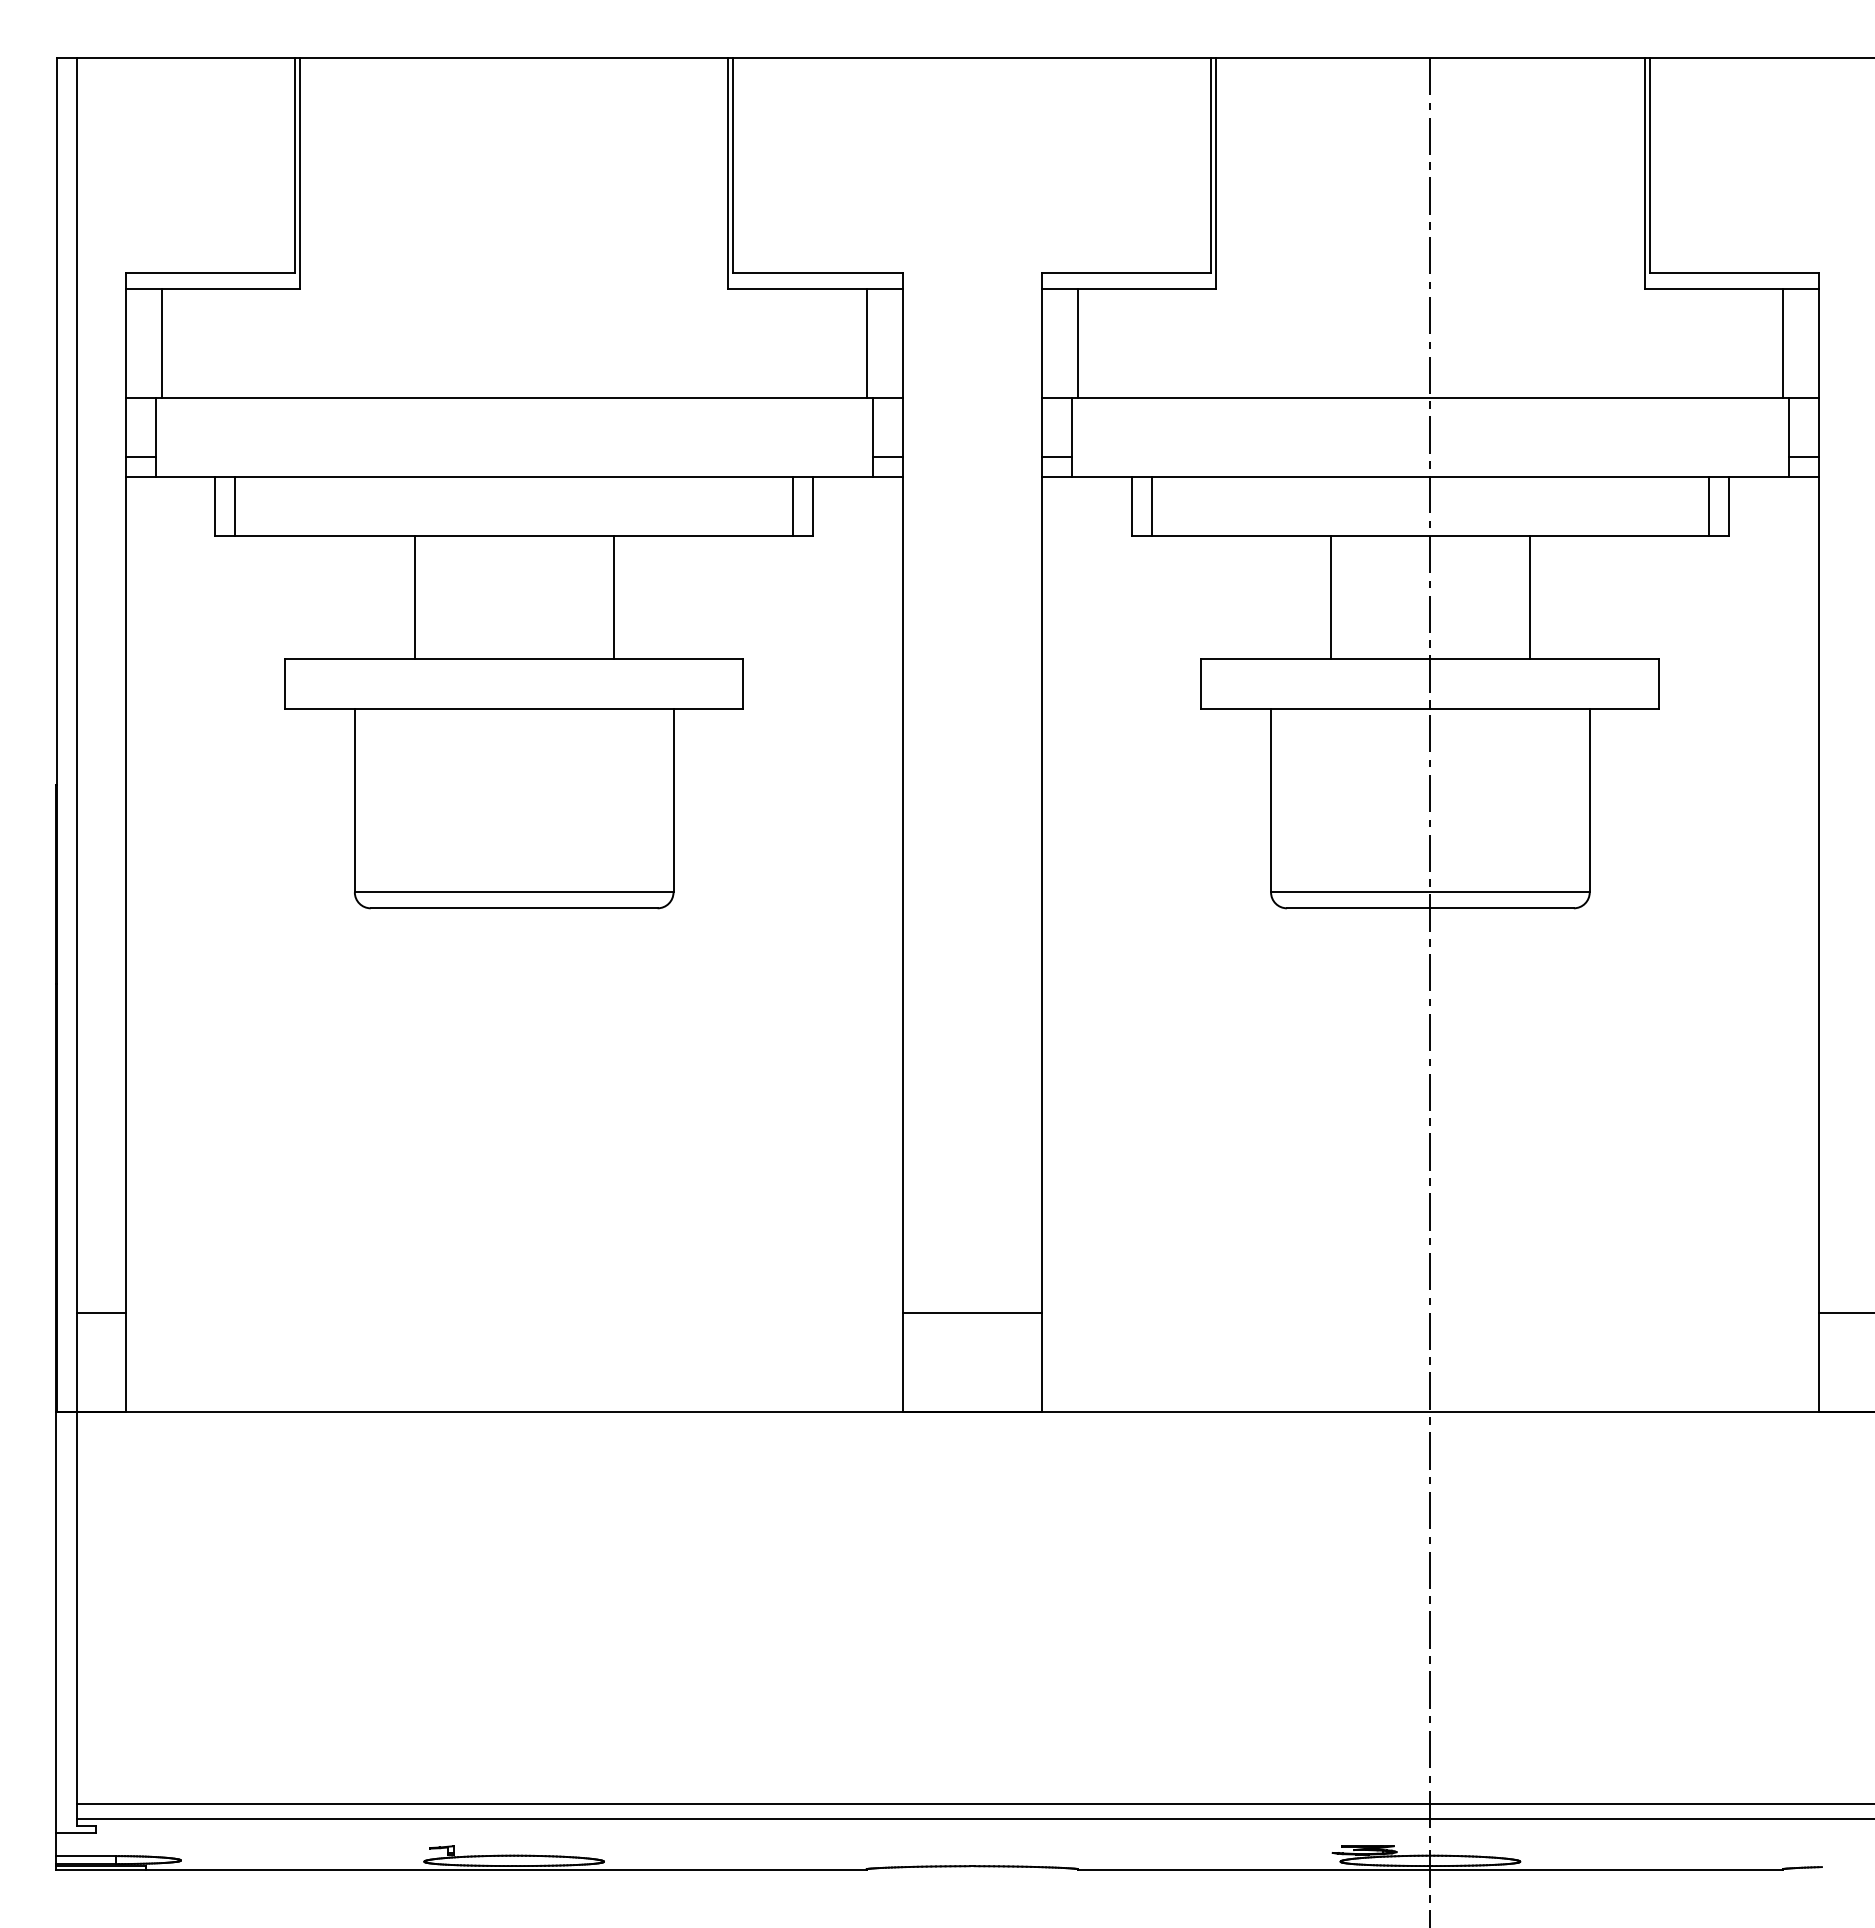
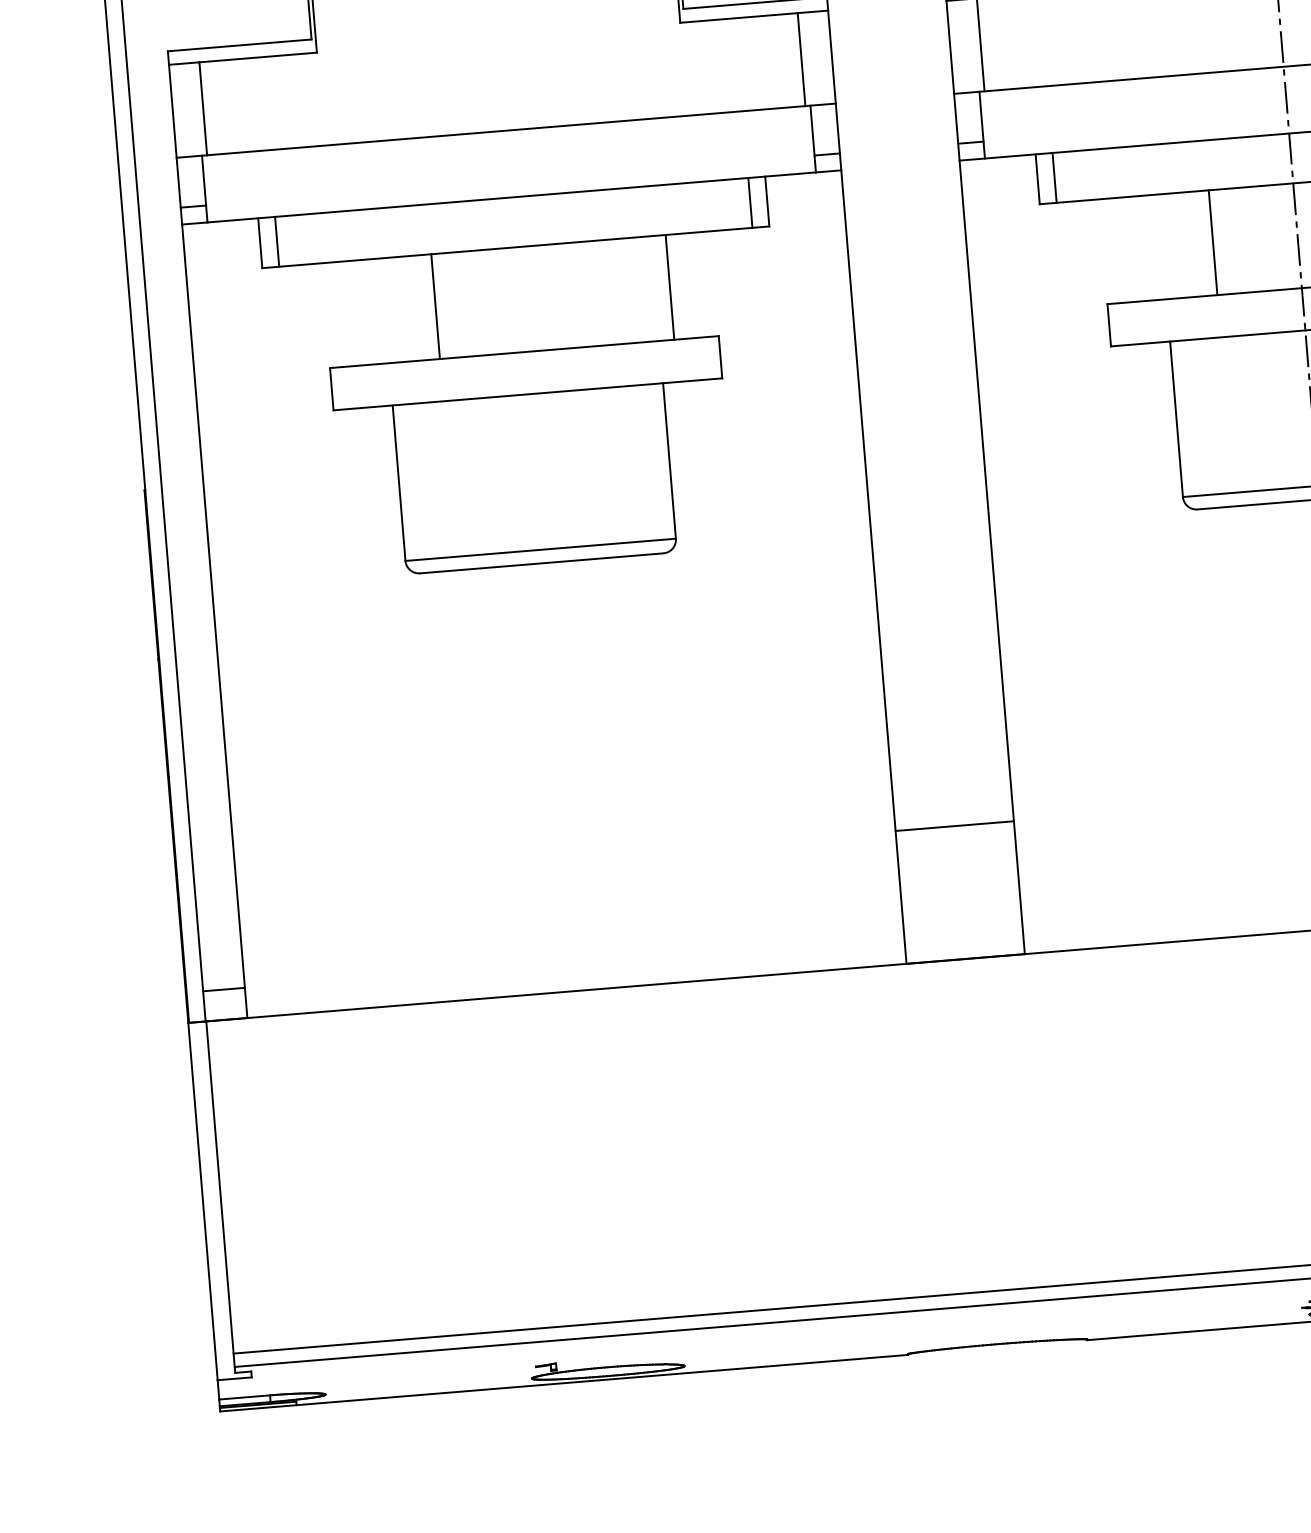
line: (613, 597) -> (669, 287), moved
line: (100, 1312) -> (223, 989), moved
line: (972, 1312) -> (954, 825), moved

